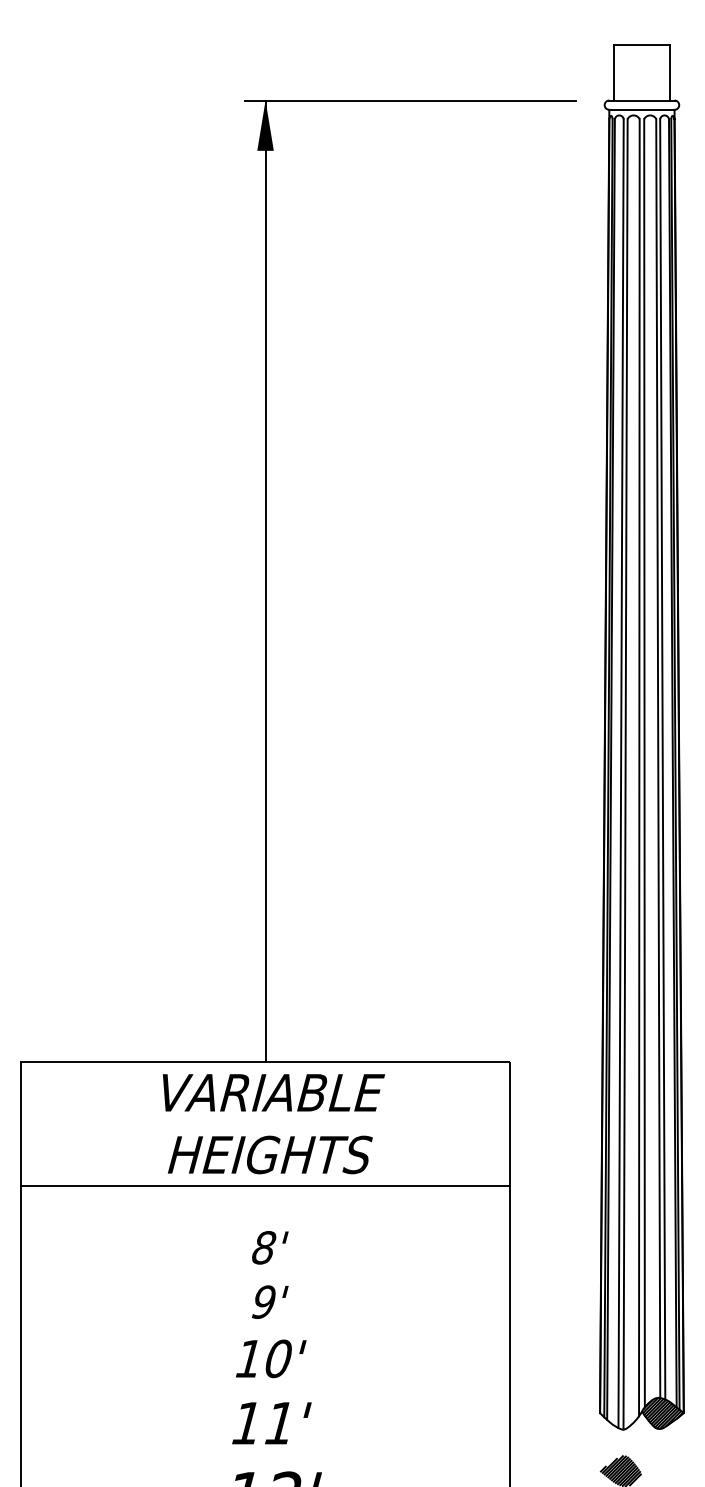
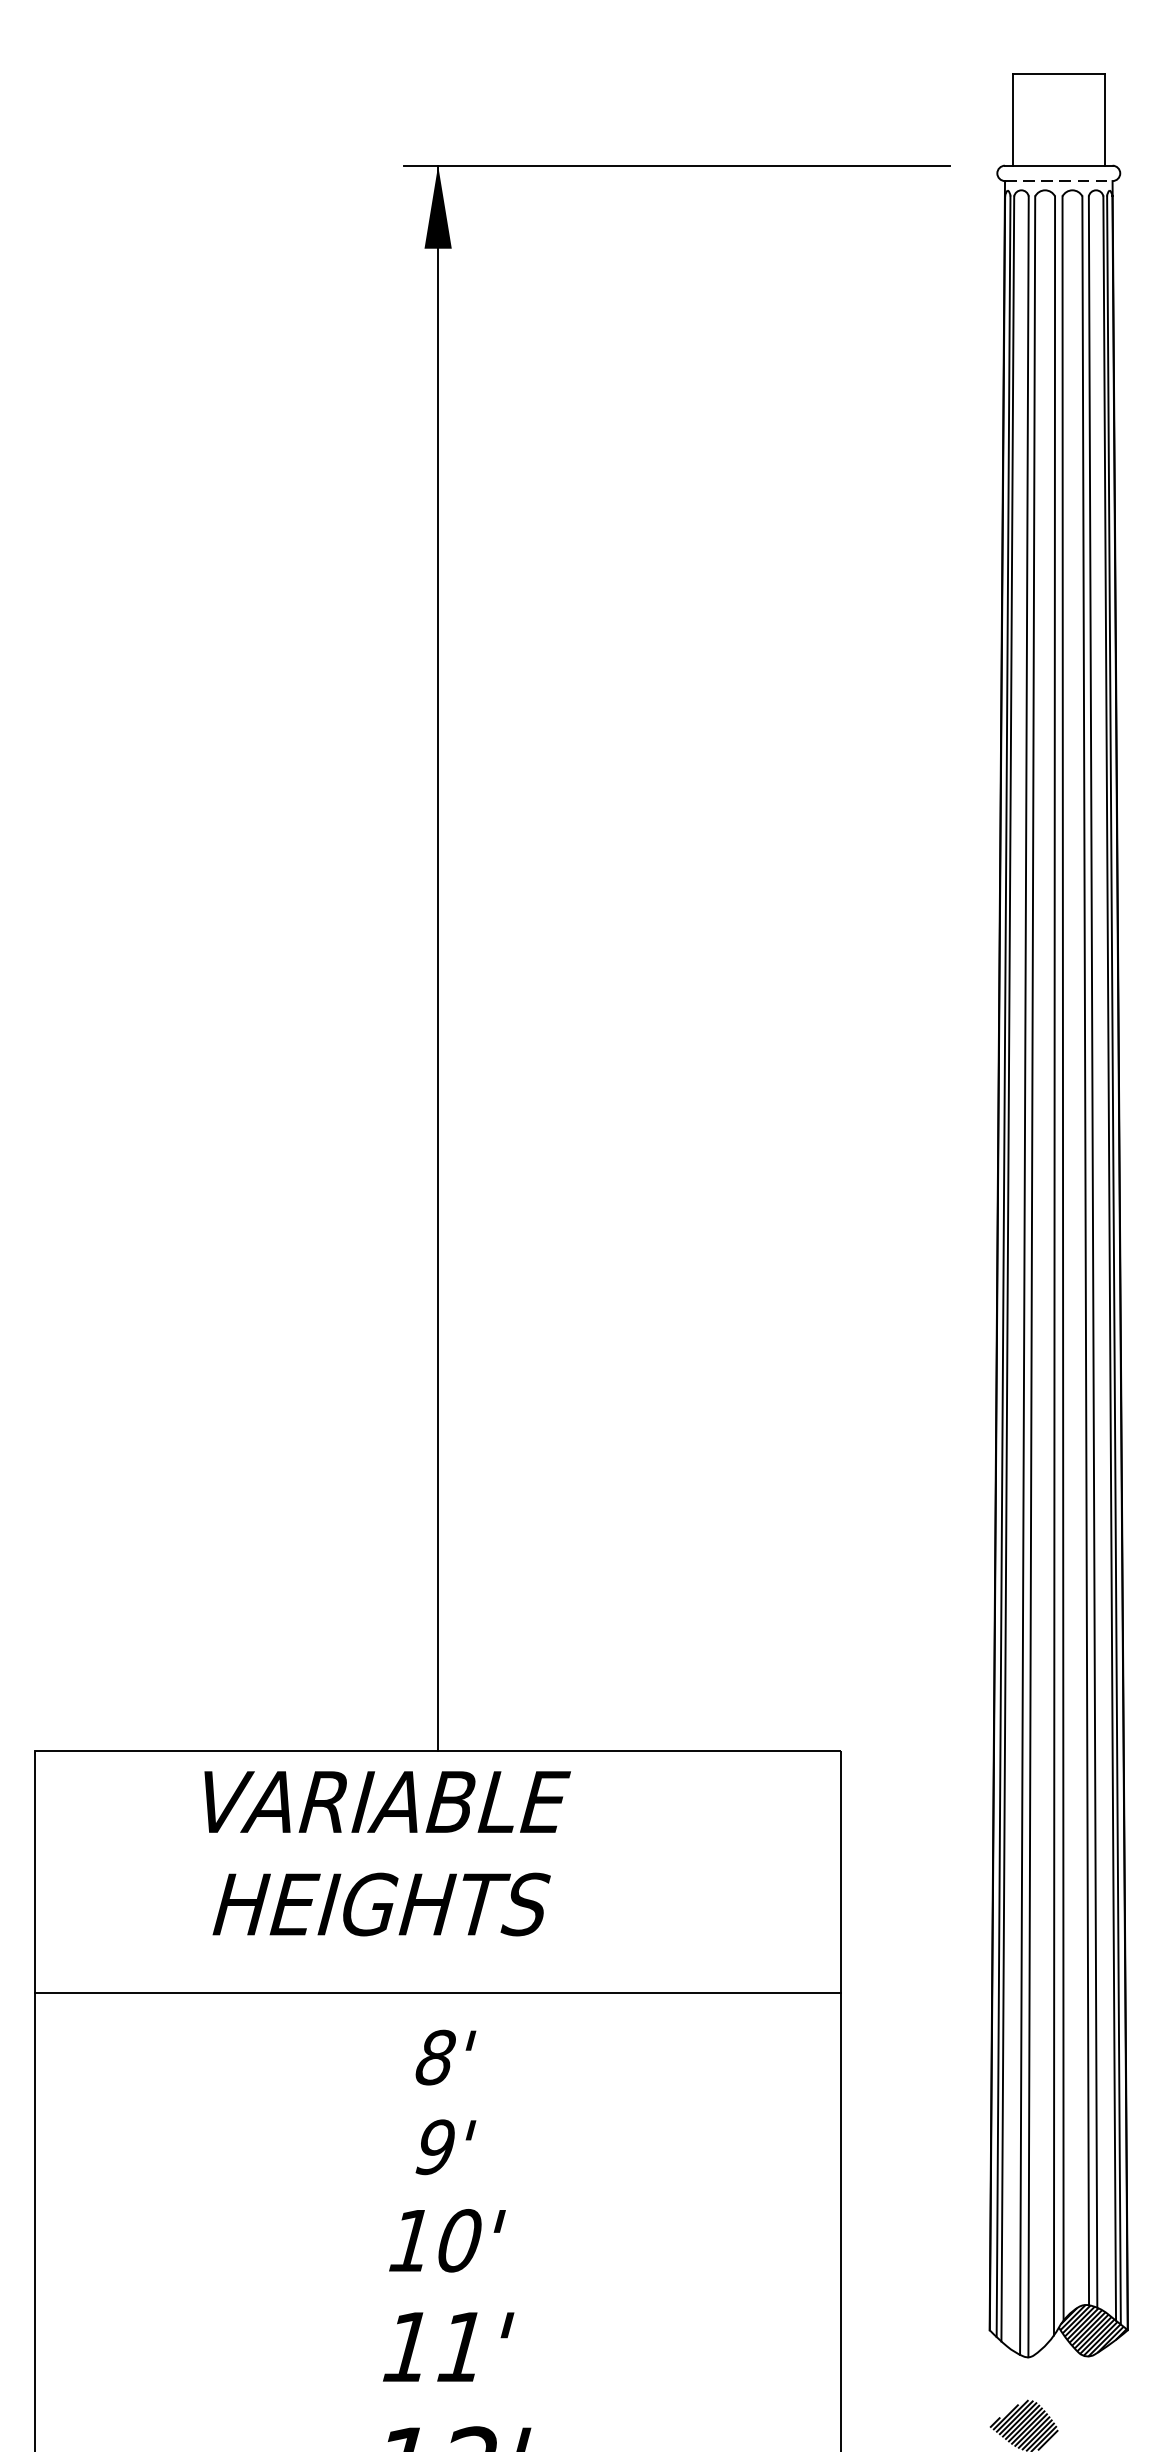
line: (641, 109) -> (1058, 180), solid -> dashed
text: (274, 1124) -> (388, 1854), moved
line: (265, 1185) -> (438, 1992), moved

